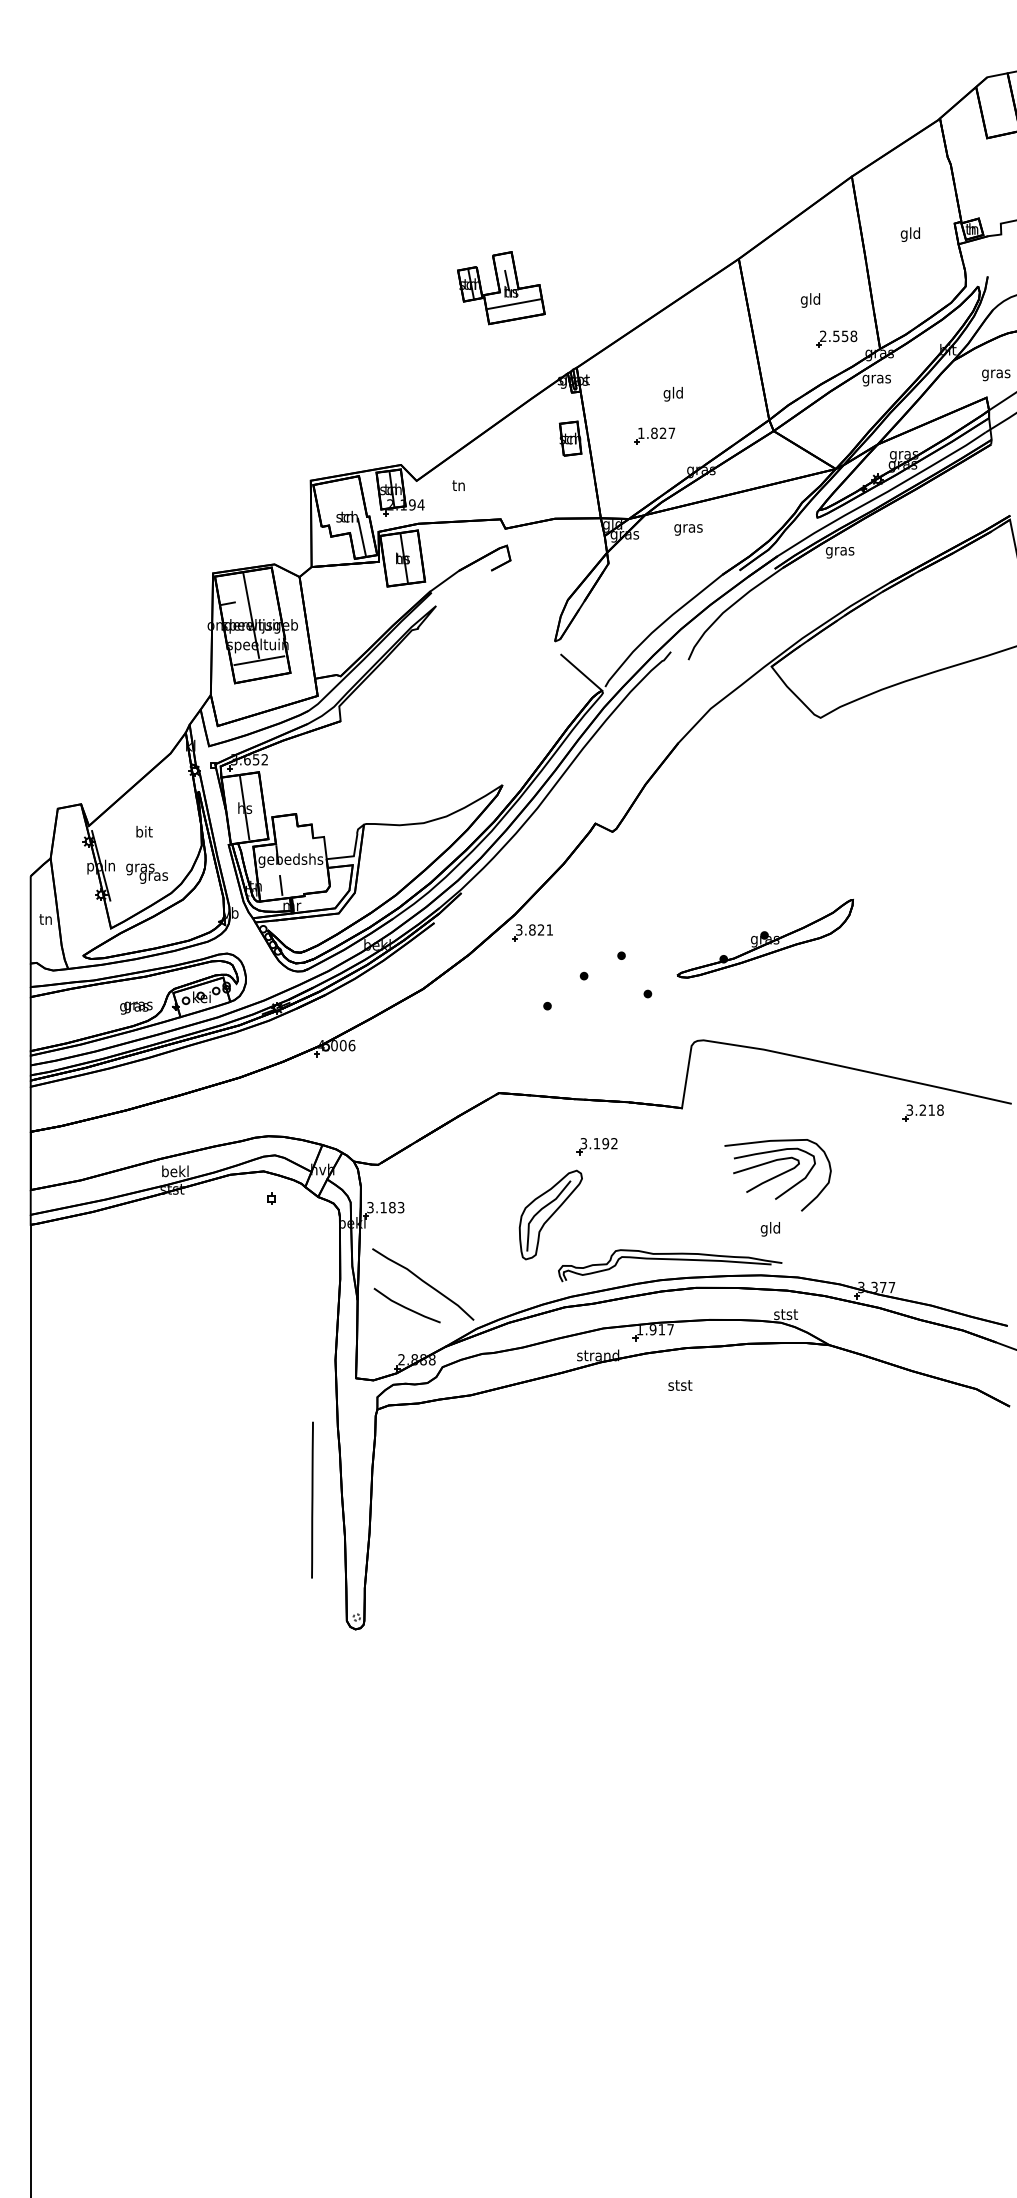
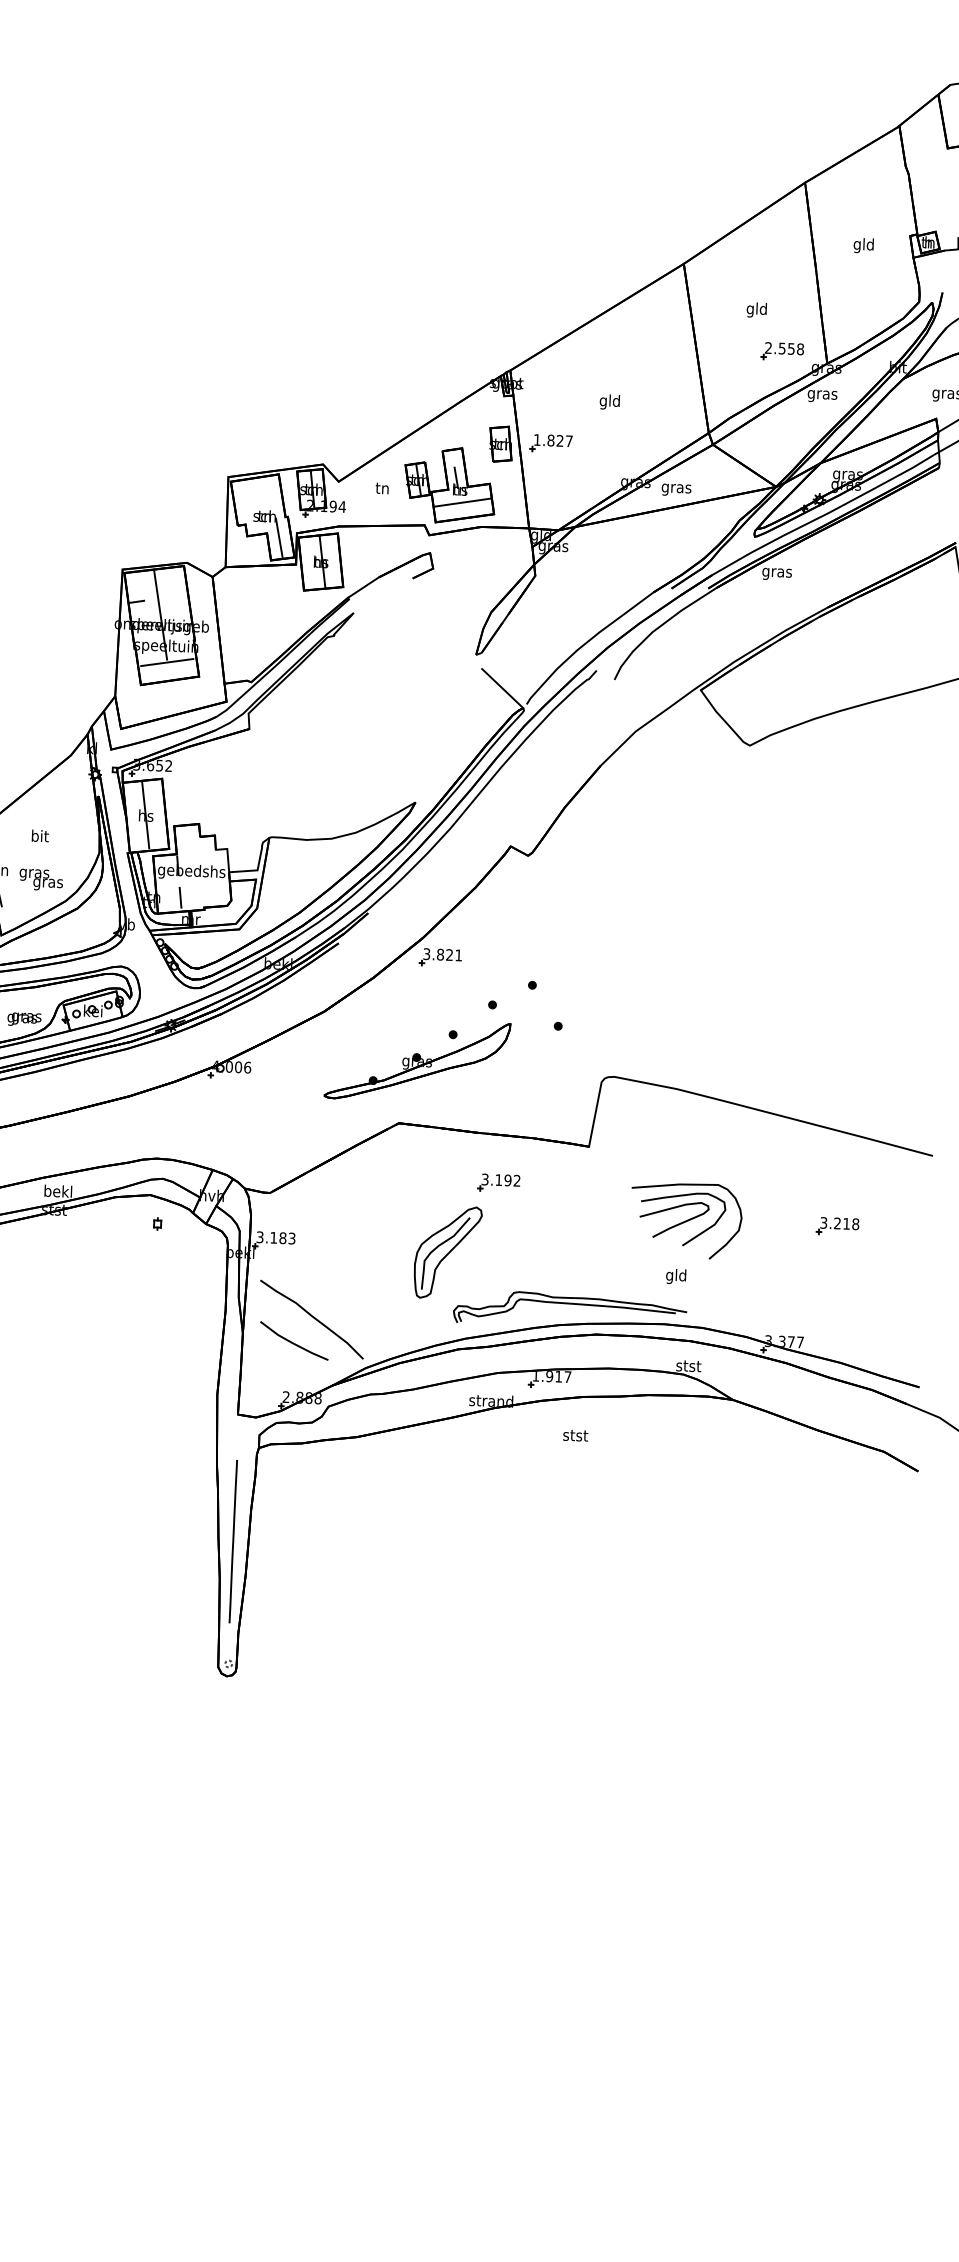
part: (501, 288) -> (450, 485), moved
part: (654, 435) -> (550, 442), moved
text: (688, 529) -> (676, 489), moved
part: (764, 938) -> (416, 1060), moved
part: (922, 1112) -> (836, 1225), moved
line: (312, 1499) -> (233, 1540), moved

